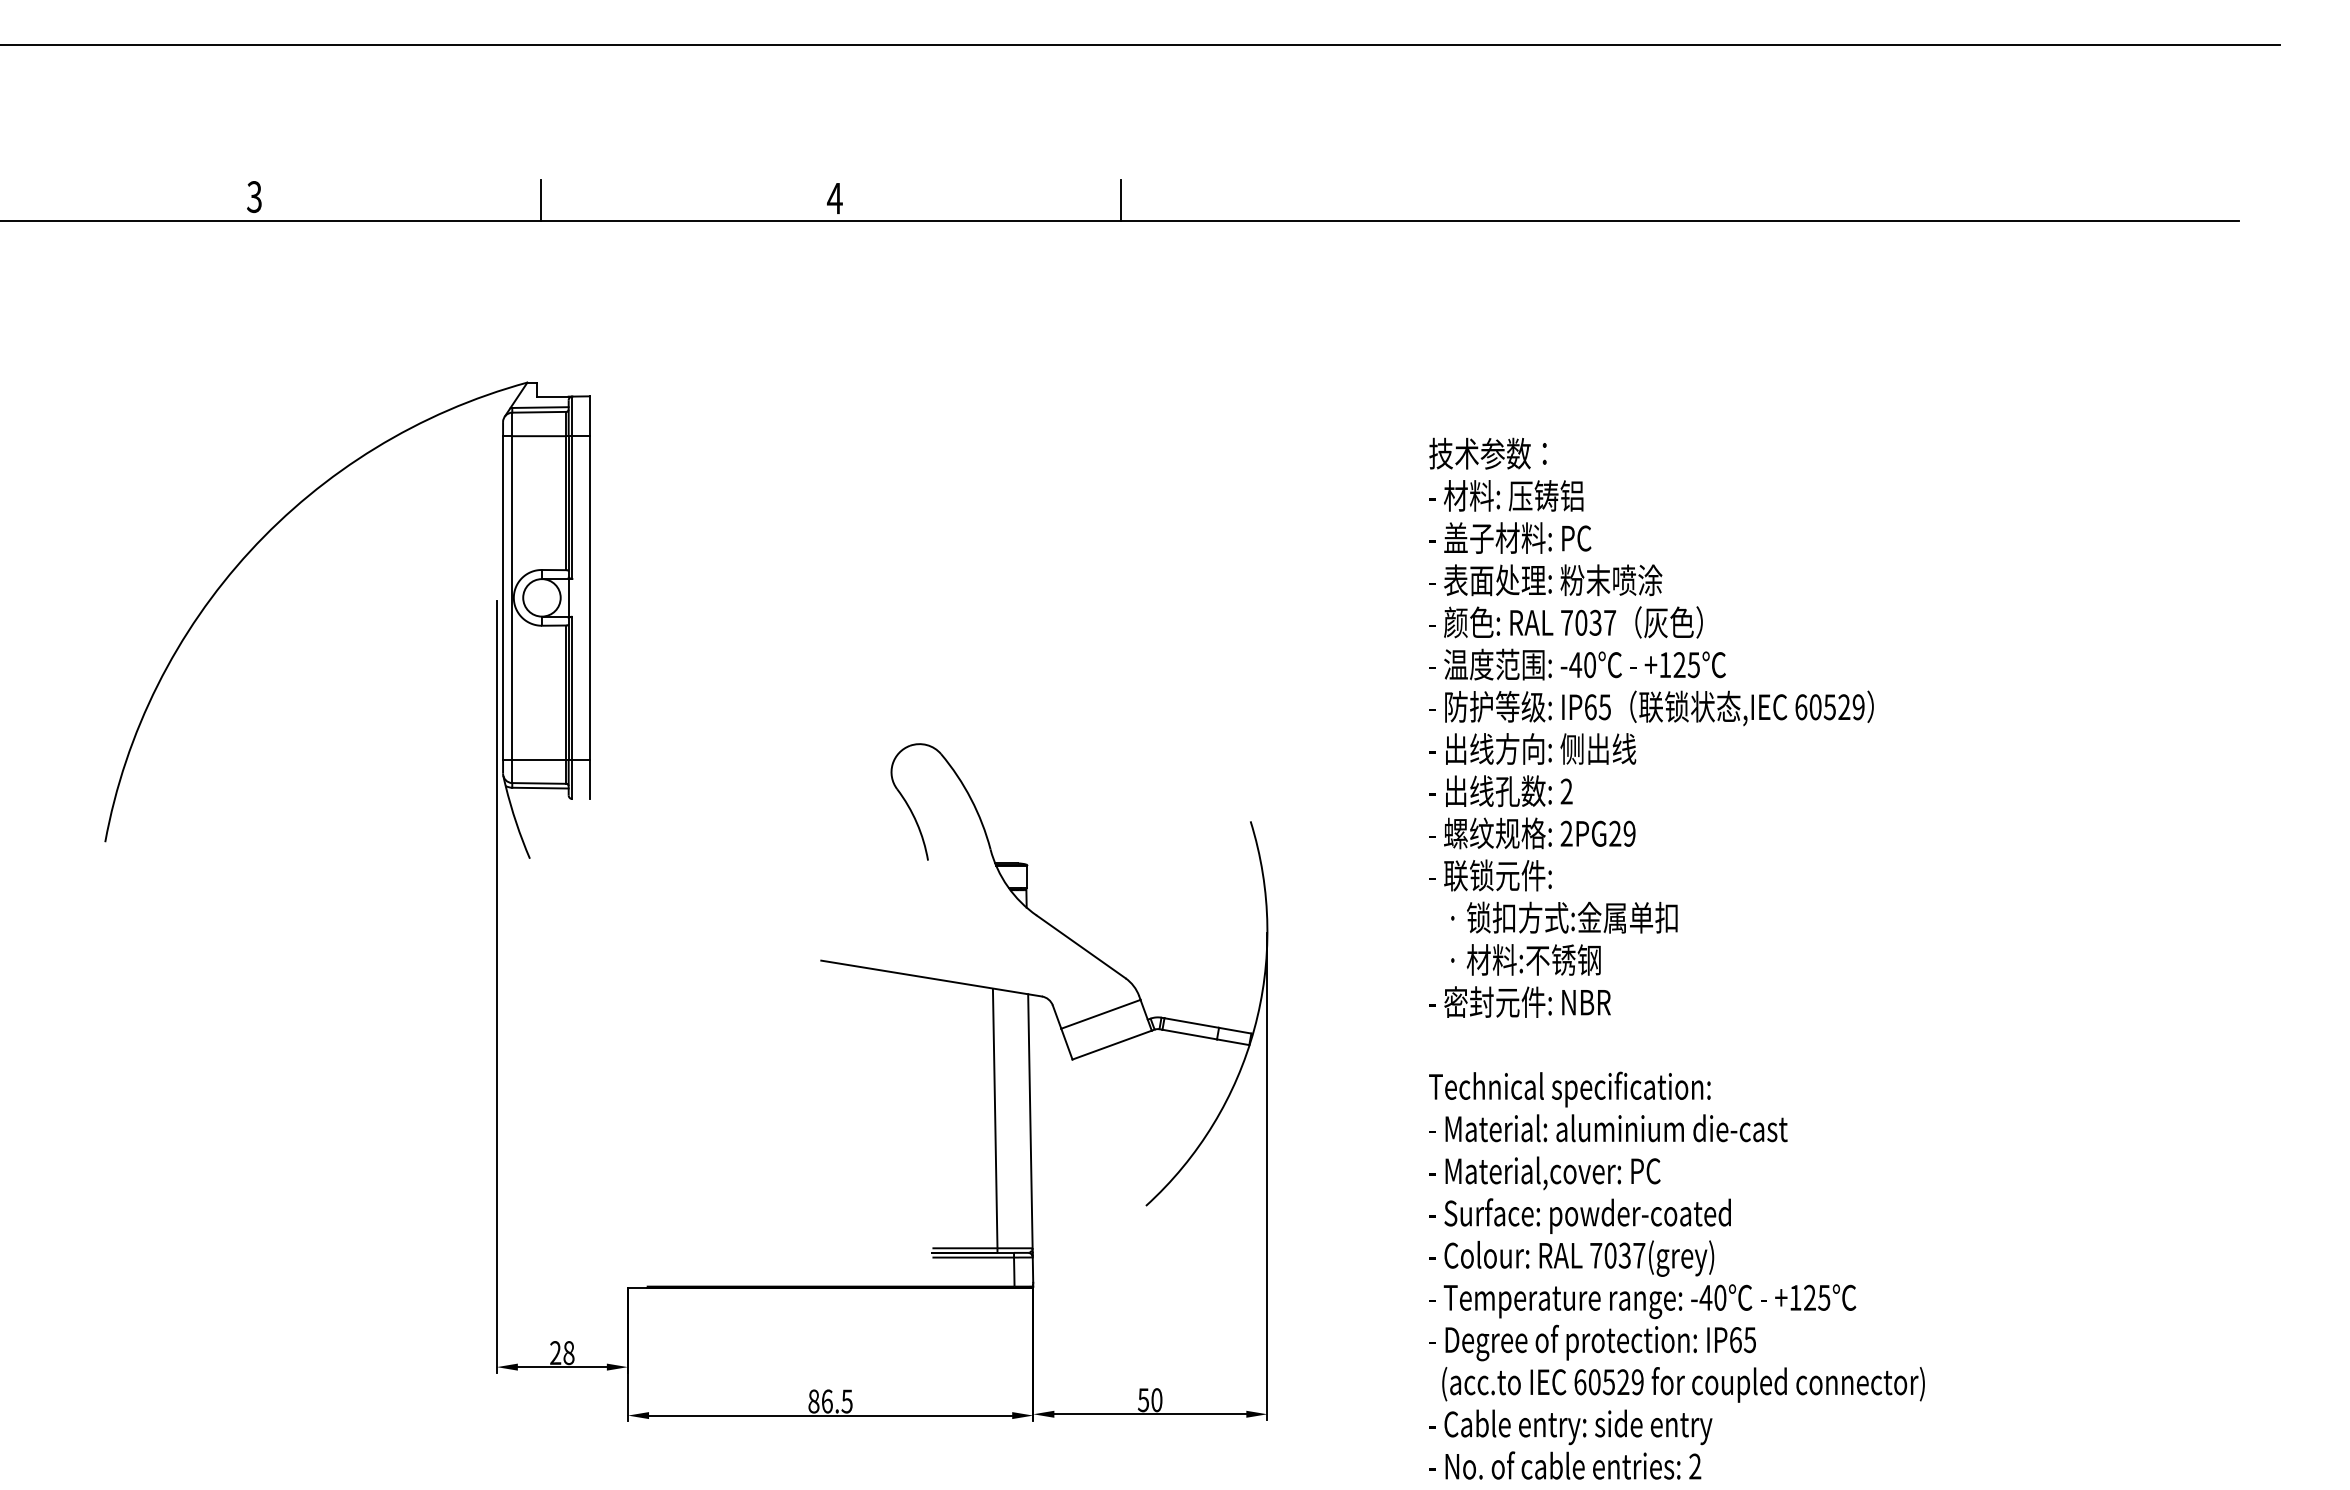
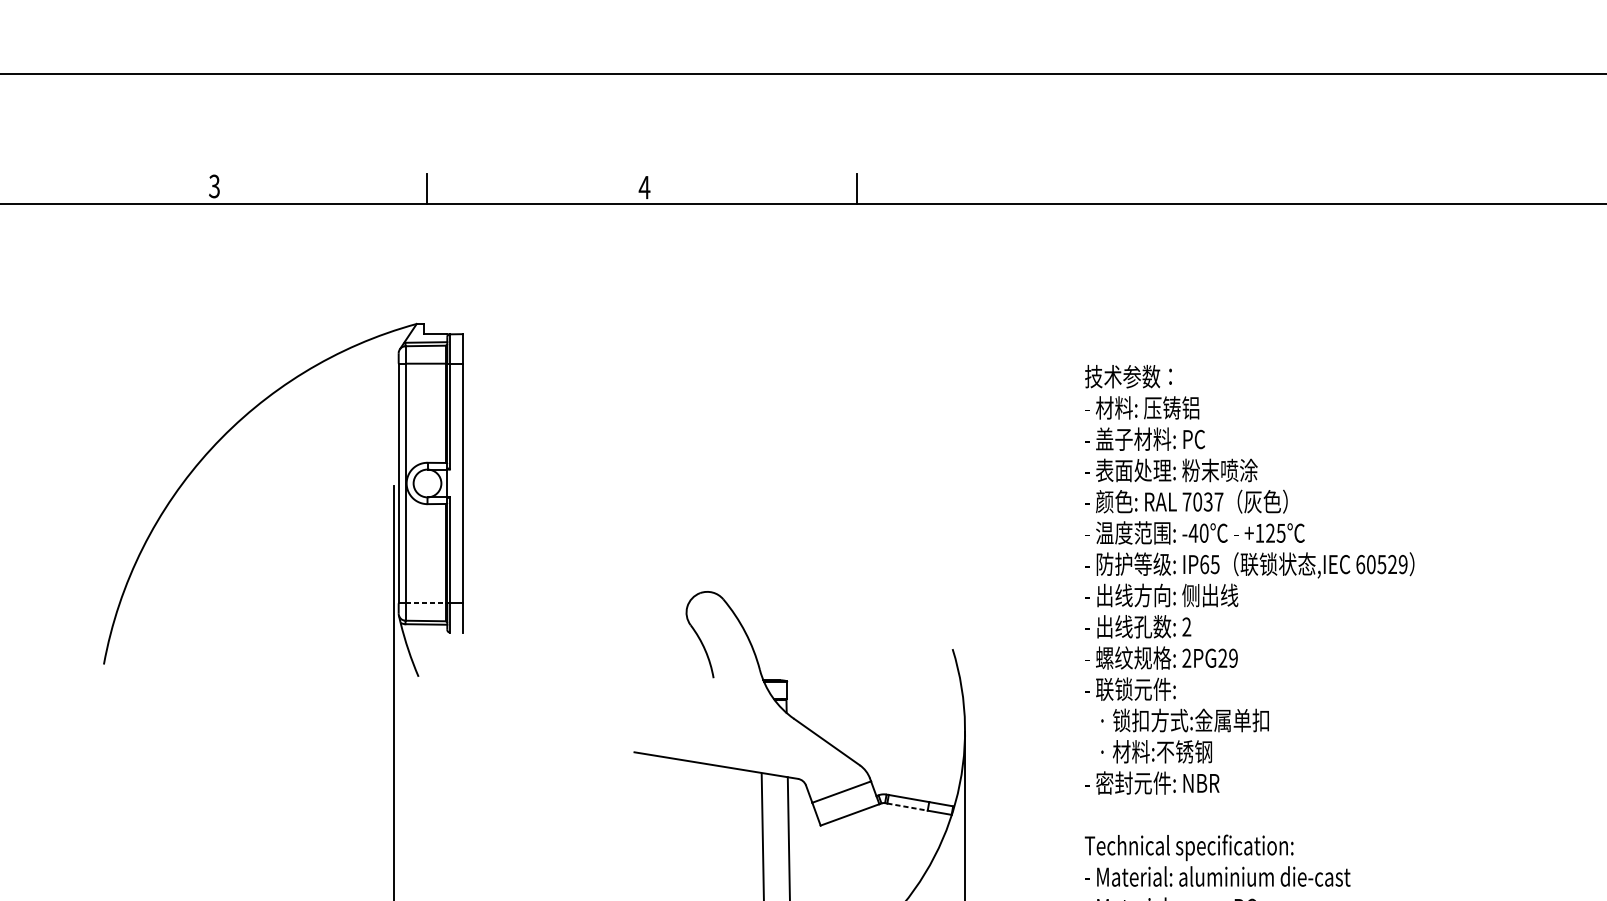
line: (539, 759) -> (425, 603), solid -> dashed
line: (1189, 1034) -> (907, 807), solid -> dashed

